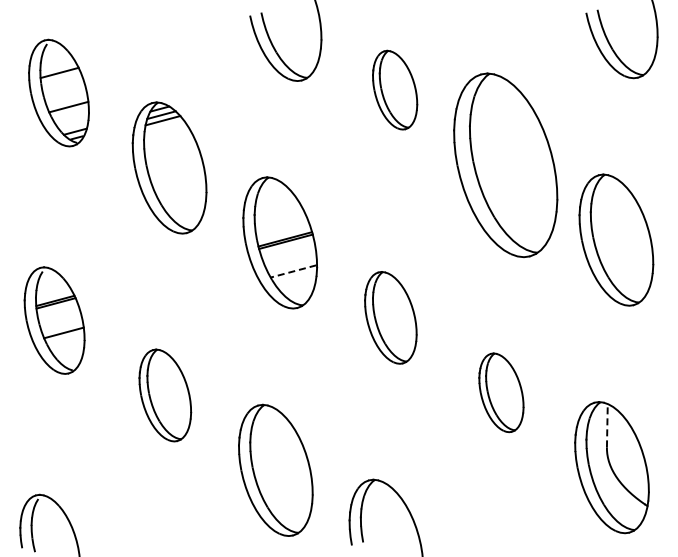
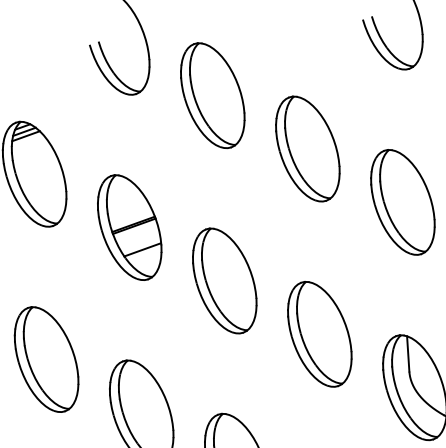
part: (394, 89) -> (212, 95), size x1.67
part: (505, 164) -> (307, 148), size x0.71
line: (293, 271) -> (142, 249), dashed -> solid
part: (390, 317) -> (224, 280), size x1.43
part: (501, 392) -> (319, 334), size x1.67
part: (165, 395) -> (46, 359), size x1.43
line: (607, 425) -> (408, 353), dashed -> solid

